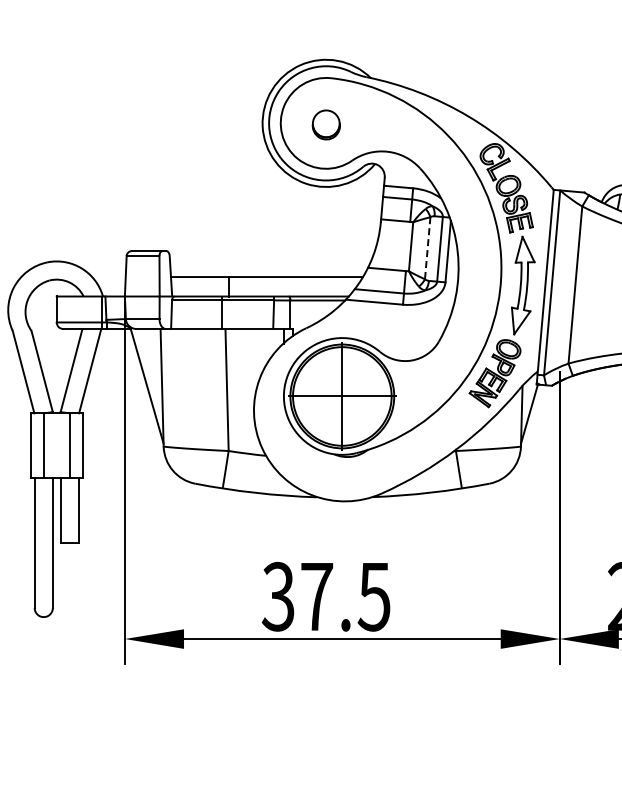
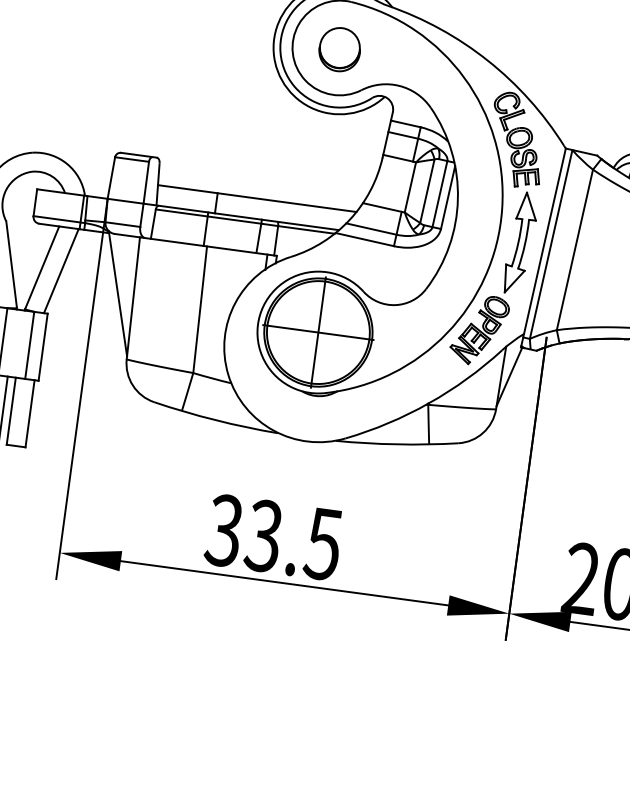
part: (326, 124) -> (340, 49), size x1.43
line: (427, 248) -> (427, 191), dashed -> solid
text: (316, 596) -> (263, 535), 37.5 -> 33.5

